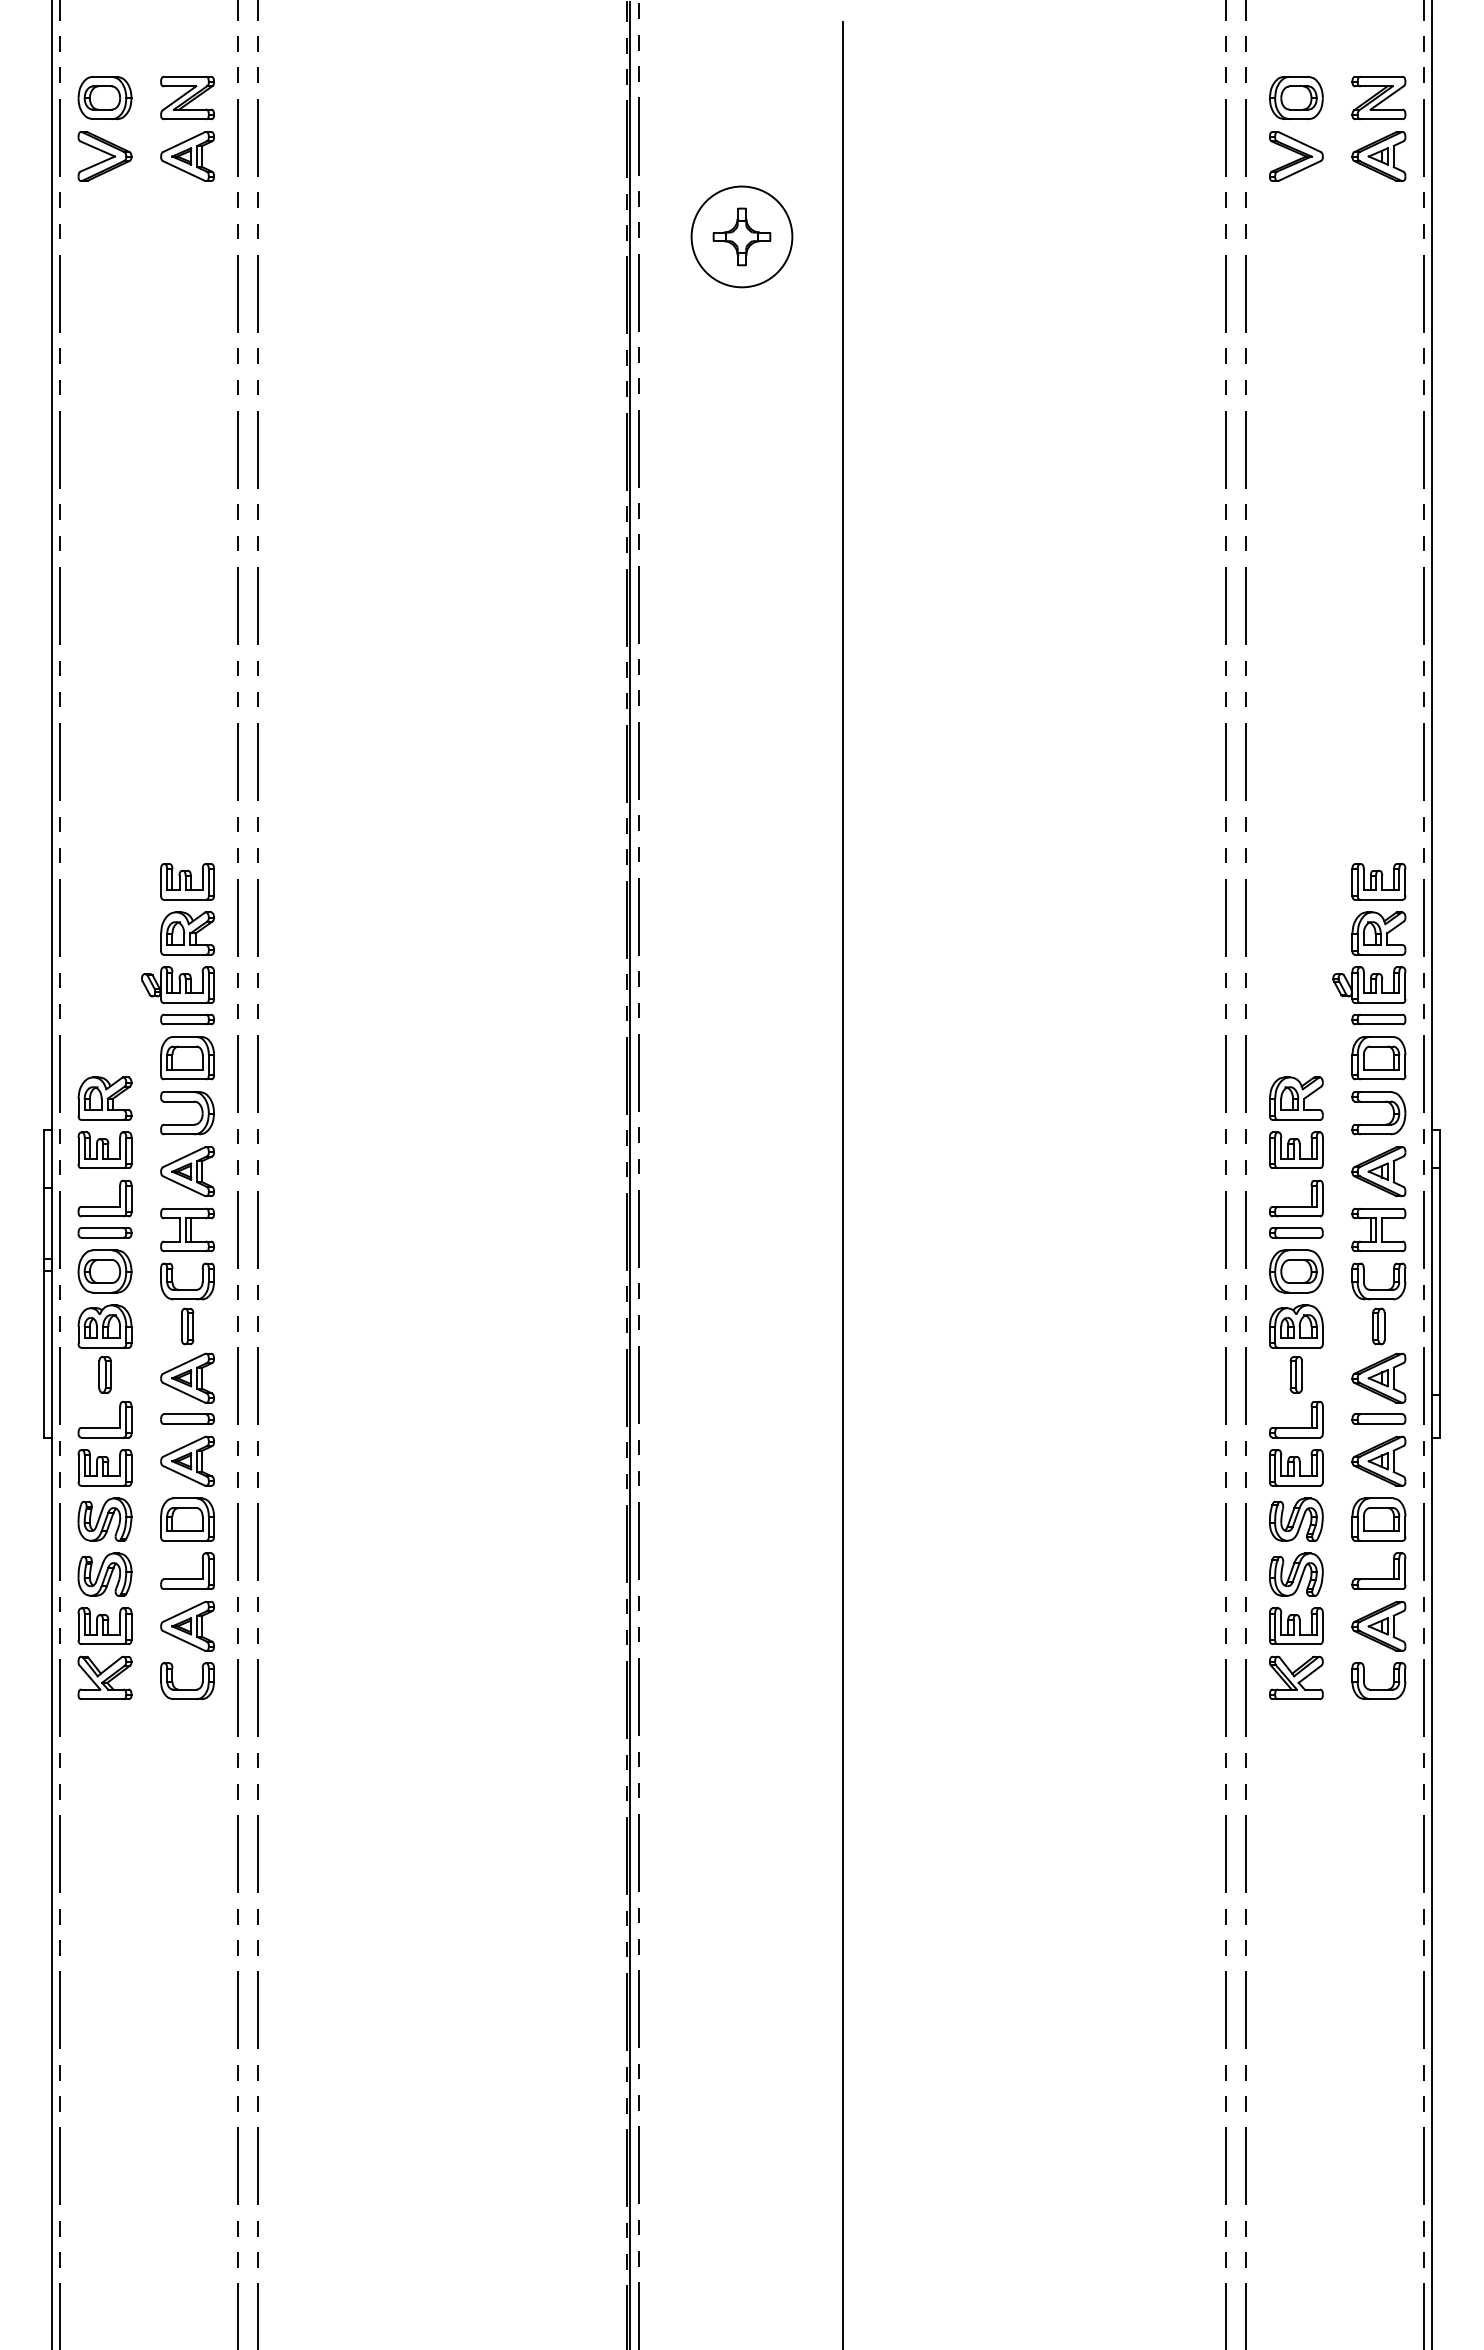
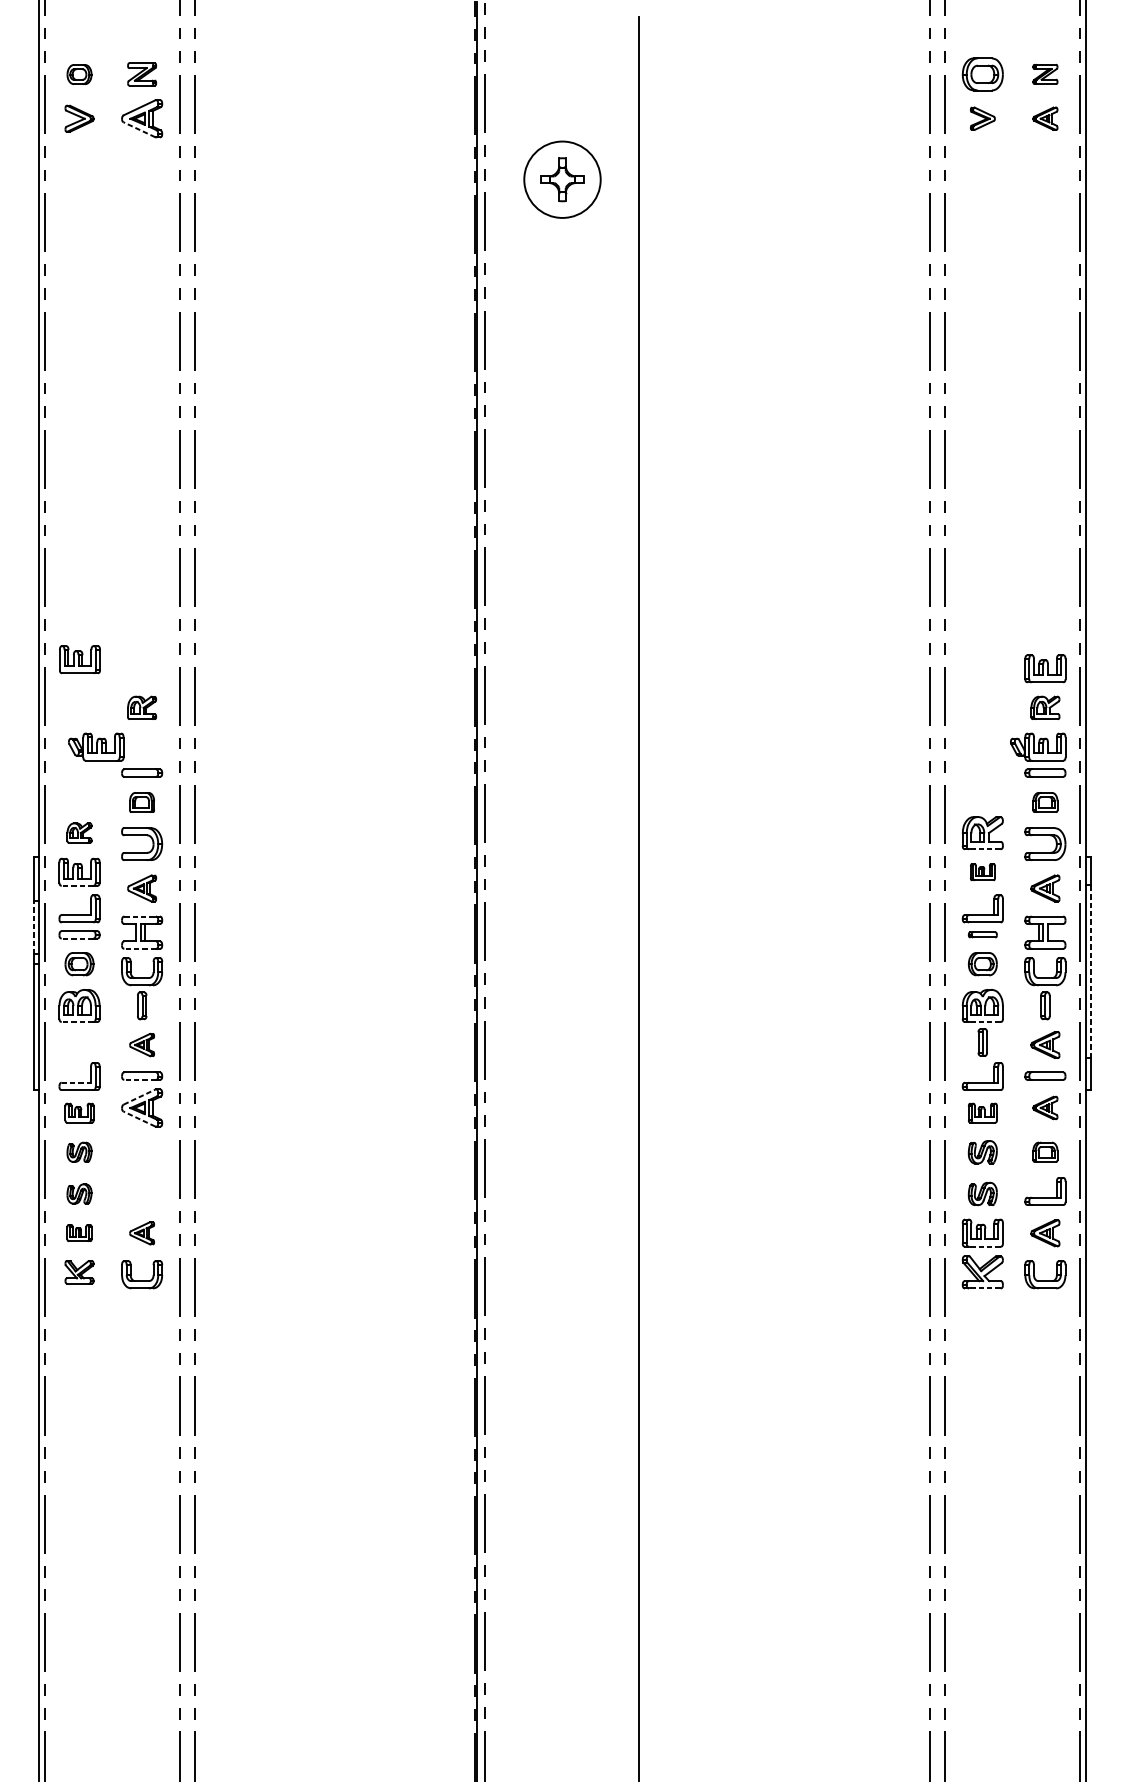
part: (187, 97) -> (142, 74), size x0.7
part: (1378, 97) -> (1045, 74), size x0.6
part: (104, 98) -> (79, 74), size x0.6
part: (104, 156) -> (79, 118), size x0.7
part: (1296, 156) -> (982, 118), size x0.6
part: (1378, 156) -> (1045, 118), size x0.6
line: (183, 170) -> (139, 129), solid -> dashed
part: (187, 881) -> (79, 659), moved
part: (187, 933) -> (142, 707), size x0.7
part: (1378, 933) -> (1045, 707), size x0.7
part: (177, 984) -> (95, 746), moved
part: (187, 1058) -> (142, 802), size x0.6
part: (1378, 1058) -> (1045, 802), size x0.6
part: (104, 1098) -> (79, 832), size x0.6
line: (1299, 1119) -> (985, 848), solid -> dashed
part: (1296, 1149) -> (982, 871), size x0.6
line: (102, 1168) -> (77, 886), solid -> dashed
part: (187, 1171) -> (142, 888), size x0.7
part: (1378, 1171) -> (1045, 888), size x0.7
line: (184, 1208) -> (139, 916), solid -> dashed
line: (44, 1222) -> (33, 927), solid -> dashed
part: (1296, 1232) -> (982, 934), size x0.7
line: (102, 1237) -> (77, 938), solid -> dashed
line: (184, 1251) -> (139, 949), solid -> dashed
part: (104, 1271) -> (79, 964), size x0.7
part: (1296, 1271) -> (982, 964), size x0.7
line: (1439, 1281) -> (1091, 971), solid -> dashed
line: (102, 1347) -> (77, 1021), solid -> dashed
line: (1299, 1347) -> (985, 1021), solid -> dashed
part: (104, 1374) -> (79, 1042), removed
part: (187, 1377) -> (142, 1044), size x0.6
part: (1378, 1377) -> (1045, 1044), size x0.7
line: (184, 1424) -> (139, 1080), solid -> dashed
line: (101, 1427) -> (76, 1082), solid -> dashed
line: (184, 1446) -> (139, 1096), solid -> dashed
part: (1378, 1460) -> (1045, 1107), size x0.6
part: (104, 1467) -> (79, 1112), size x0.7
part: (1296, 1467) -> (982, 1112), size x0.7
line: (183, 1475) -> (139, 1118), solid -> dashed
part: (104, 1519) -> (79, 1152), size x0.6
part: (187, 1519) -> (142, 1152), removed
part: (1296, 1519) -> (982, 1152), size x0.7
part: (1378, 1519) -> (1045, 1152), size x0.6
part: (104, 1574) -> (79, 1193), size x0.6
part: (1296, 1574) -> (982, 1193), size x0.7
part: (187, 1578) -> (142, 1196), removed
part: (104, 1625) -> (79, 1232), size x0.6
part: (187, 1626) -> (142, 1233), size x0.6
part: (1378, 1626) -> (1045, 1233), size x0.7
line: (1299, 1644) -> (985, 1246), solid -> dashed
part: (104, 1677) -> (79, 1271), size x0.7
line: (1299, 1699) -> (985, 1288), solid -> dashed

